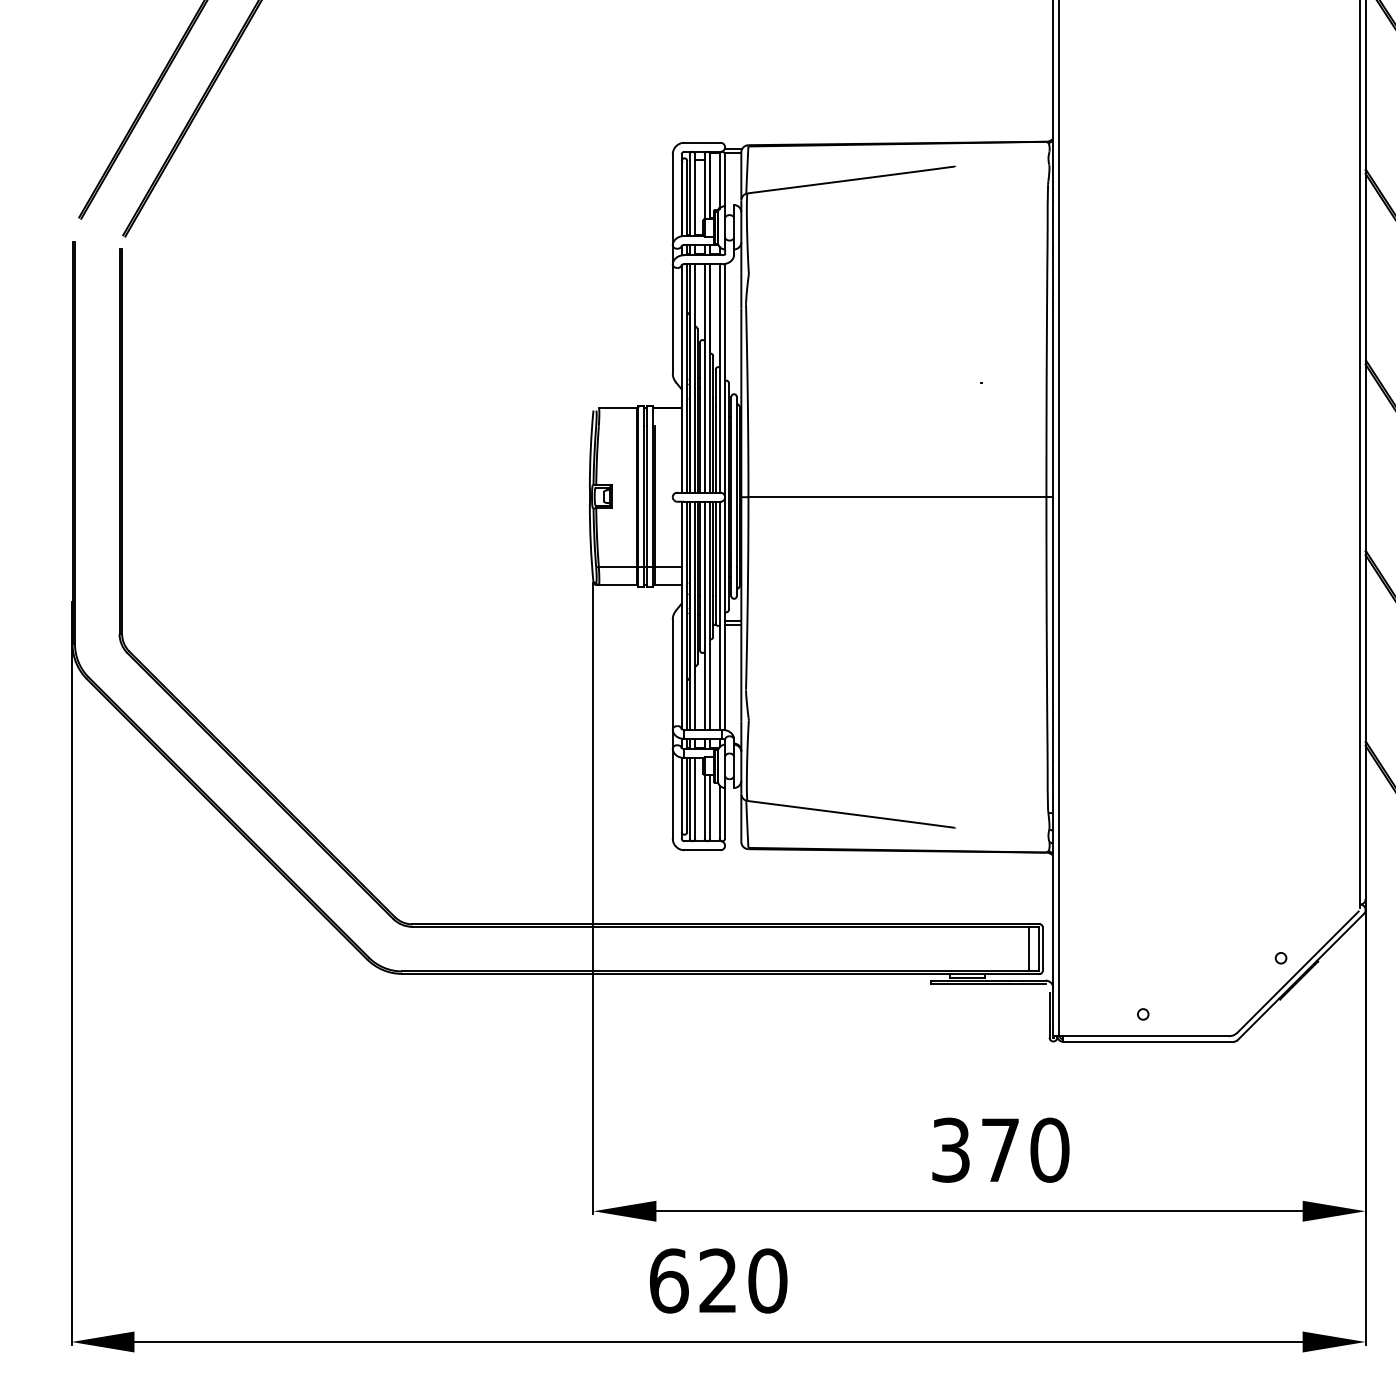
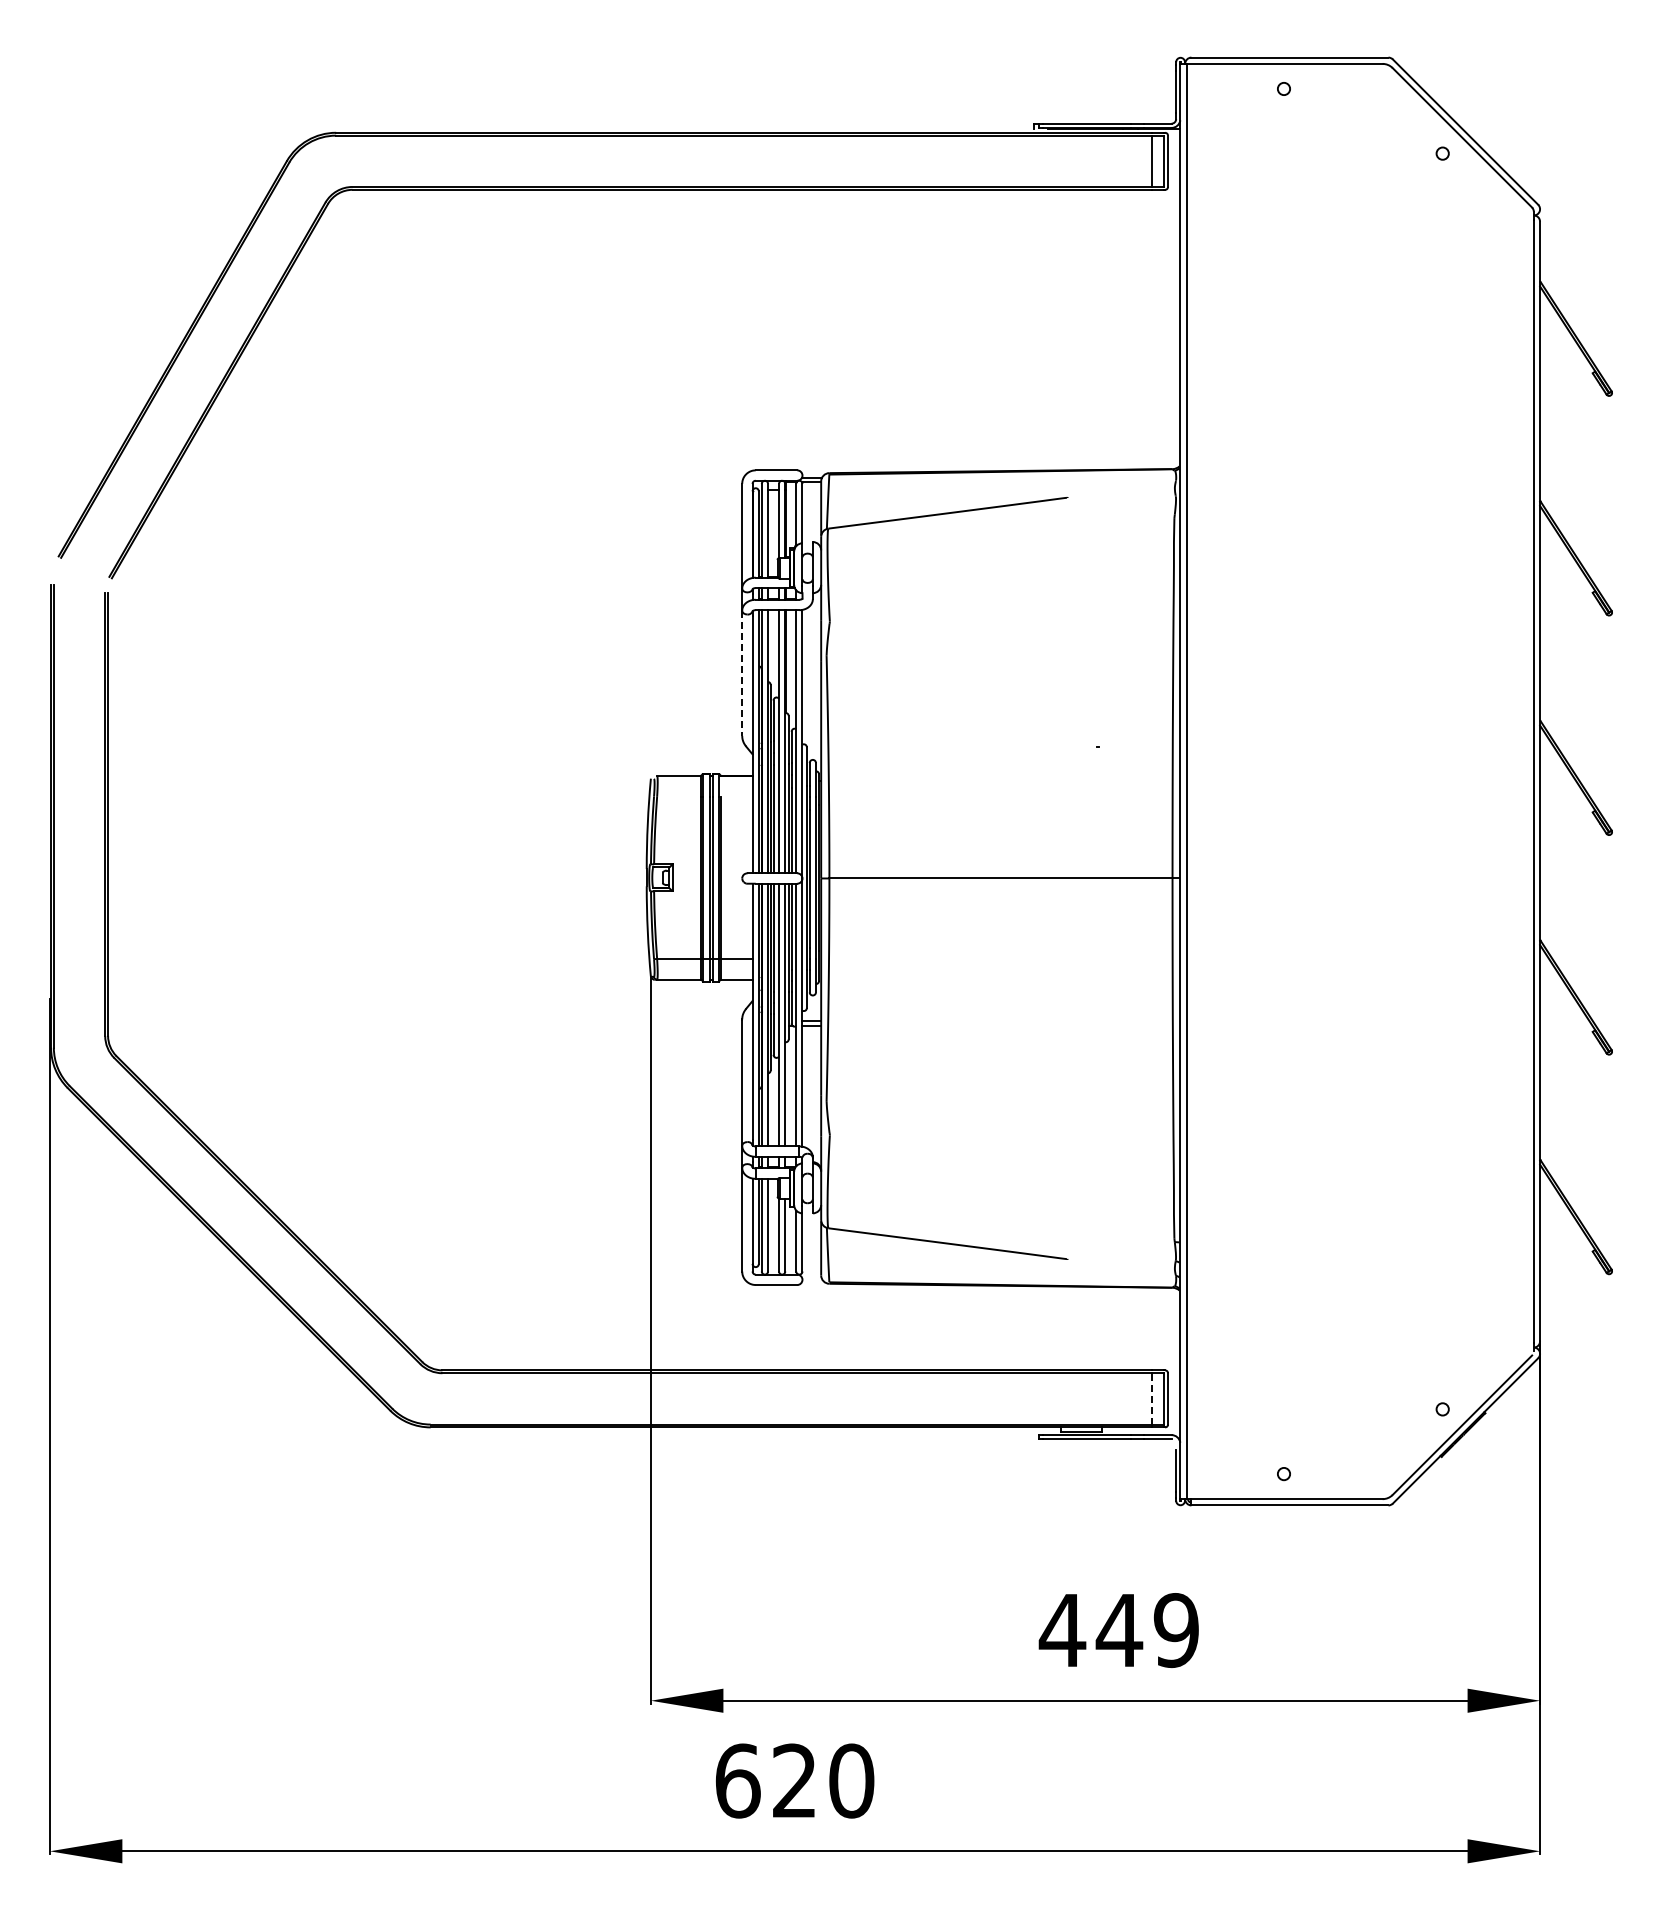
line: (672, 319) -> (742, 673), solid -> dashed
line: (1029, 948) -> (1152, 1398), solid -> dashed
text: (999, 1150) -> (1118, 1630), 370 -> 449

